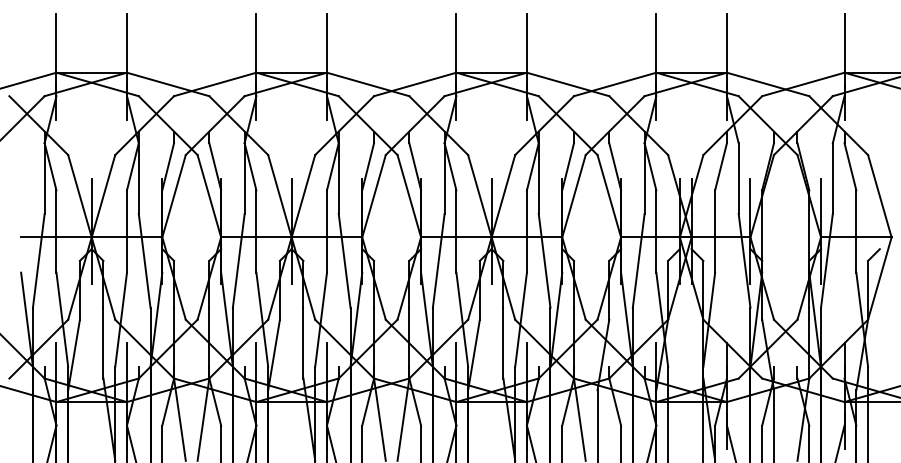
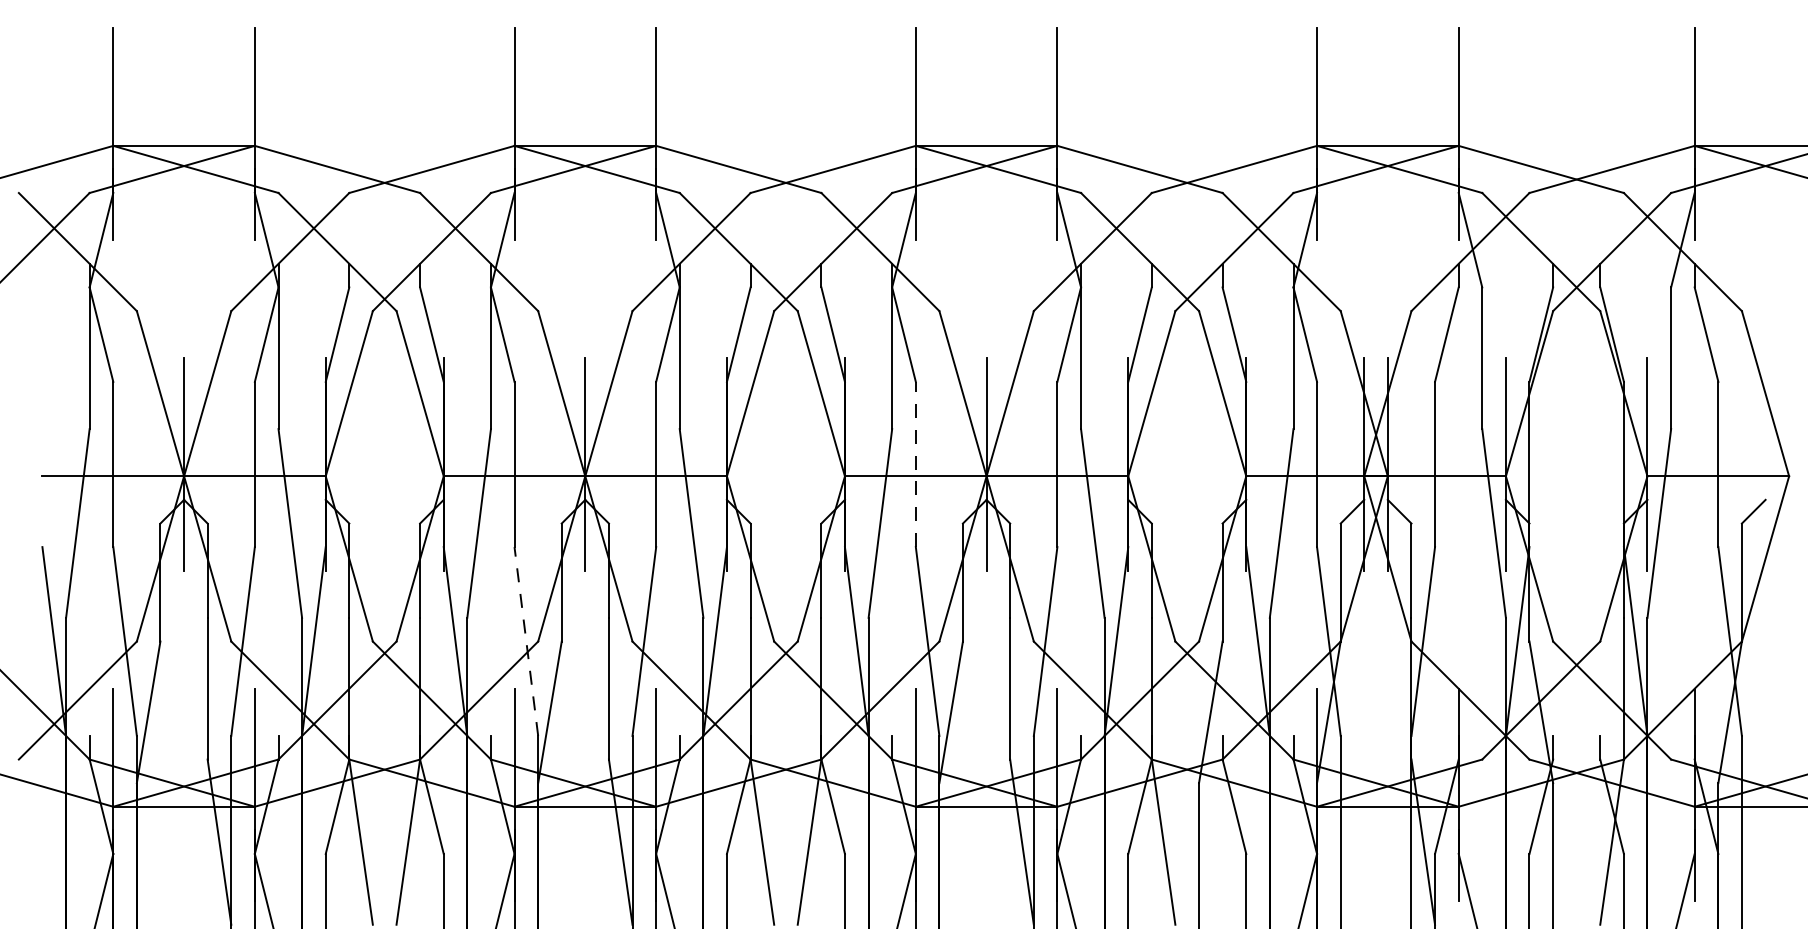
line: (456, 231) -> (916, 464), solid -> dashed
line: (262, 319) -> (526, 641), solid -> dashed

